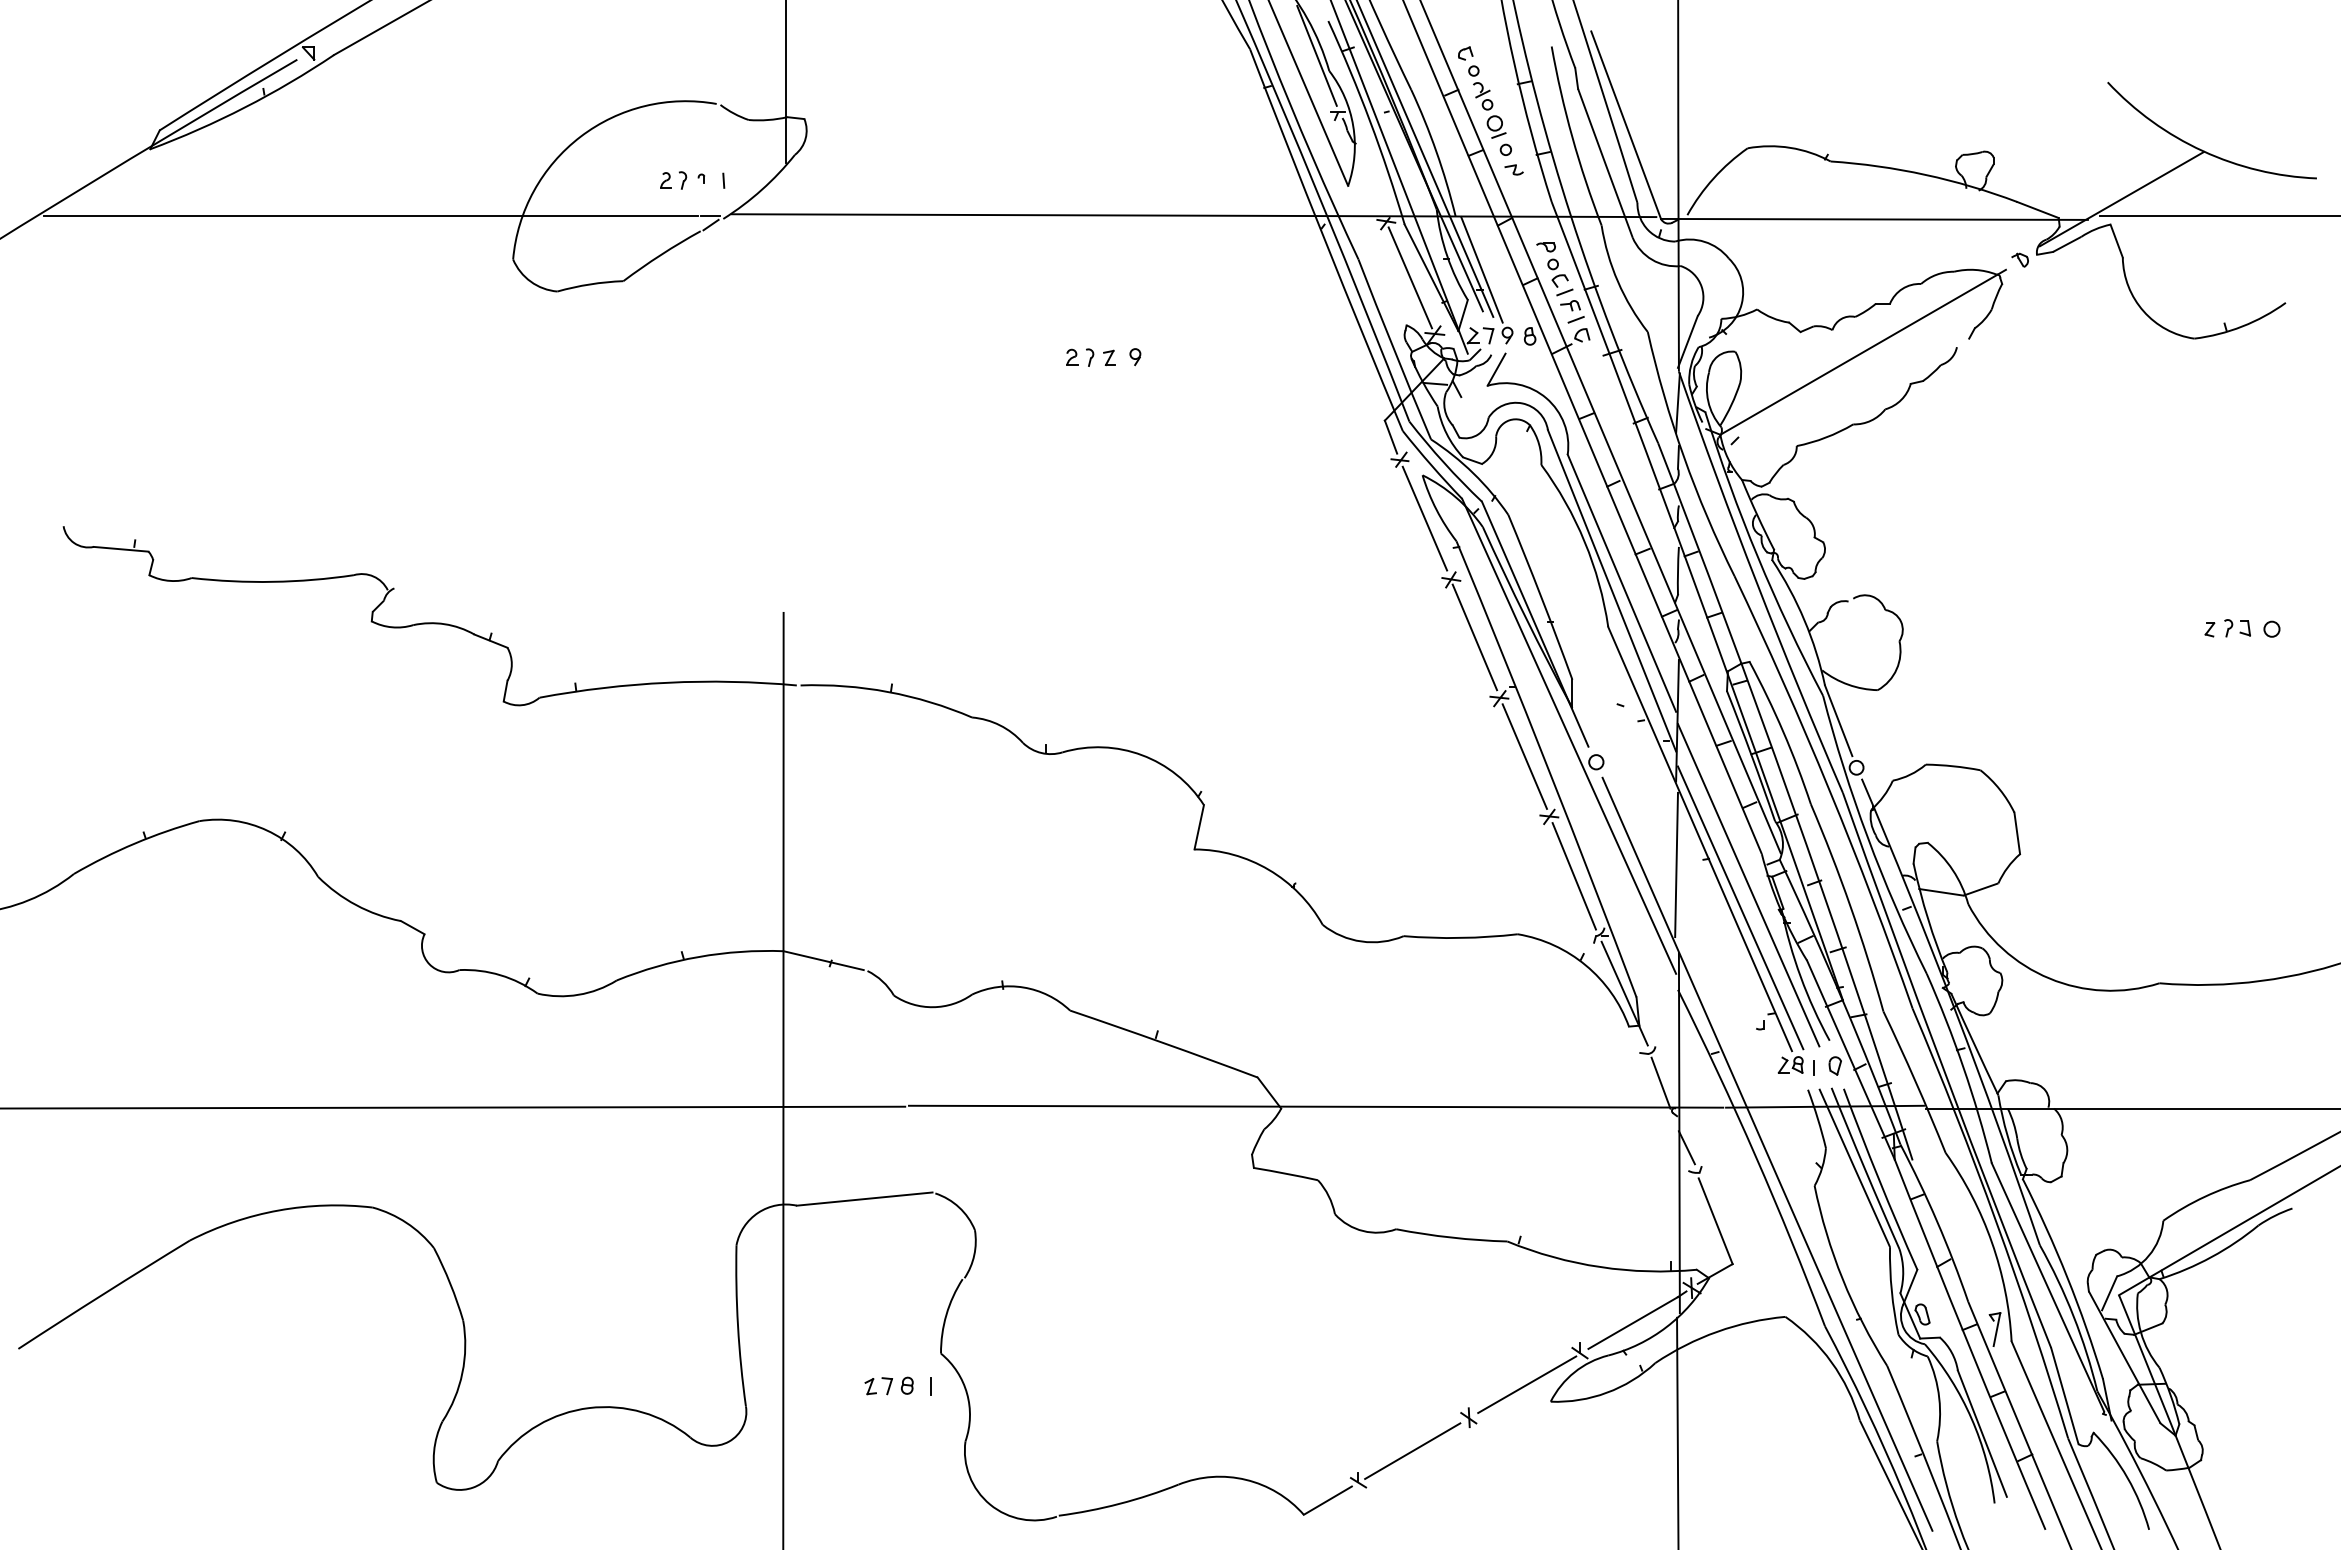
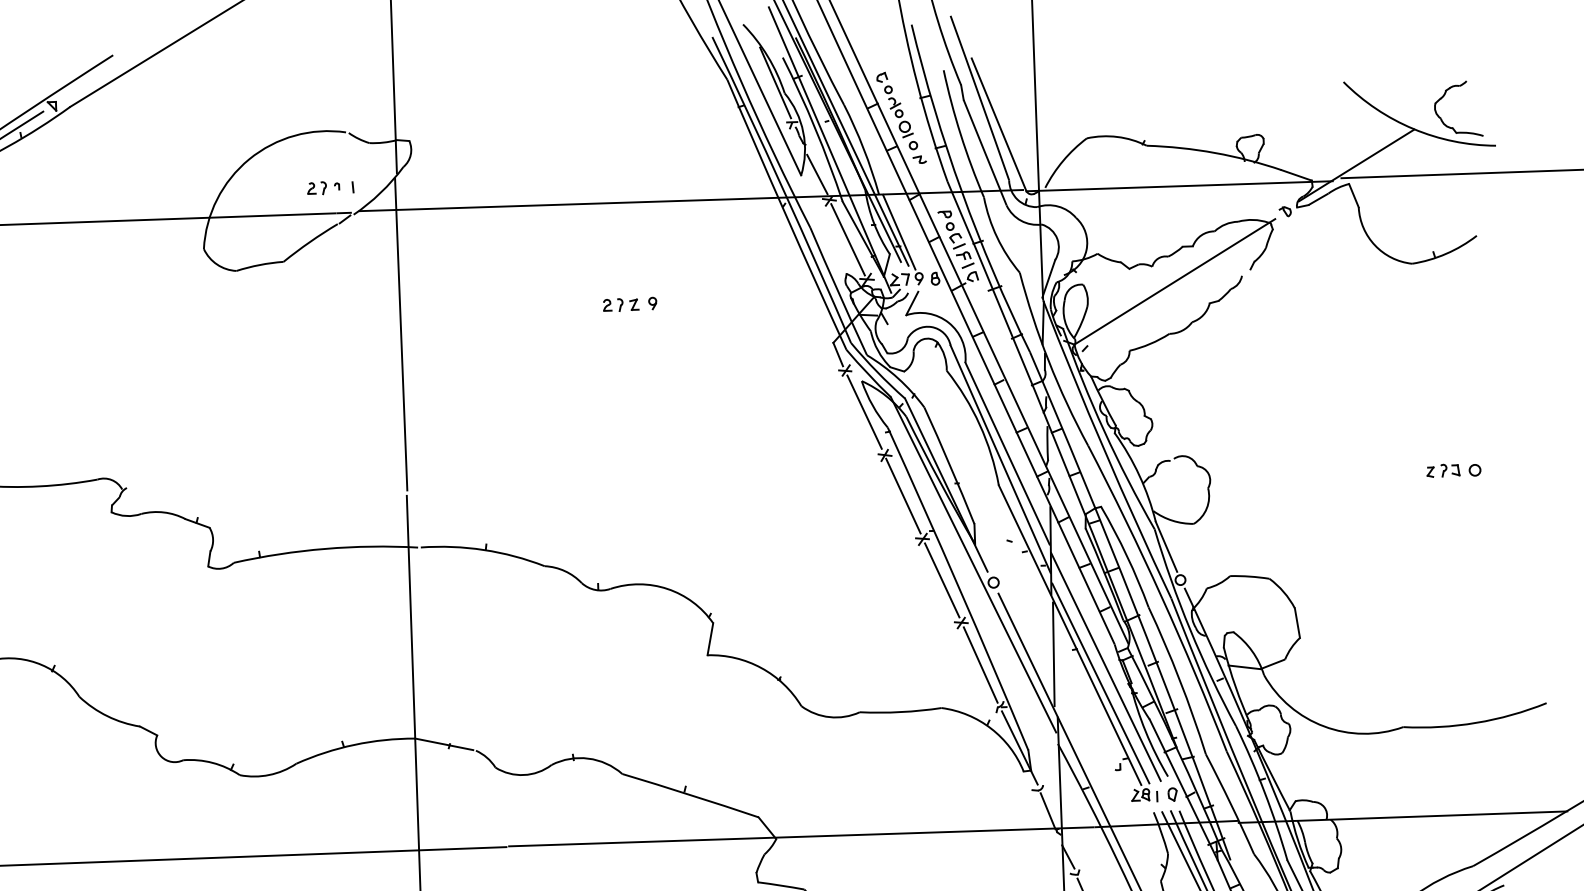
part: (2242, 137) -> (1441, 118), added
line: (1370, 185) -> (817, 174), added
line: (783, 387) -> (401, 334), added

